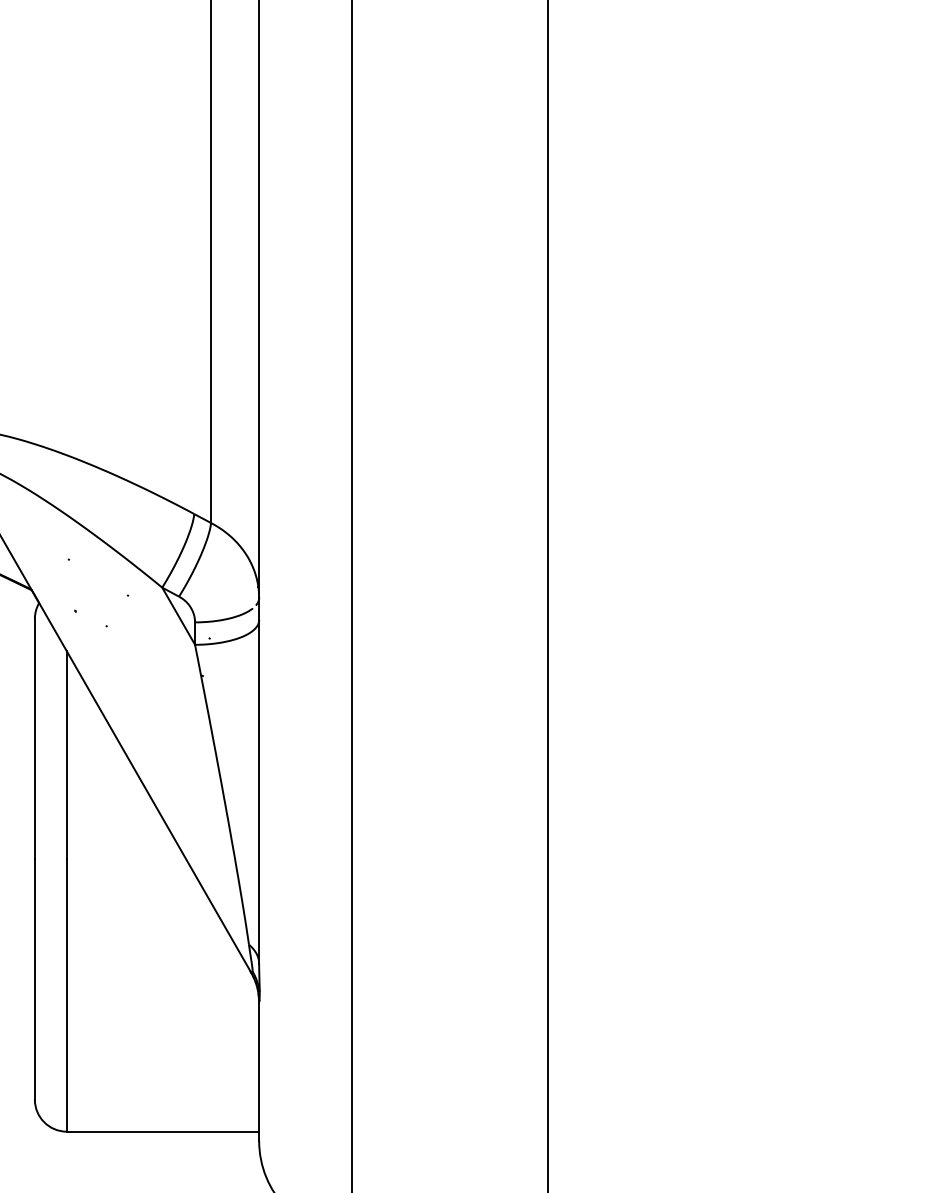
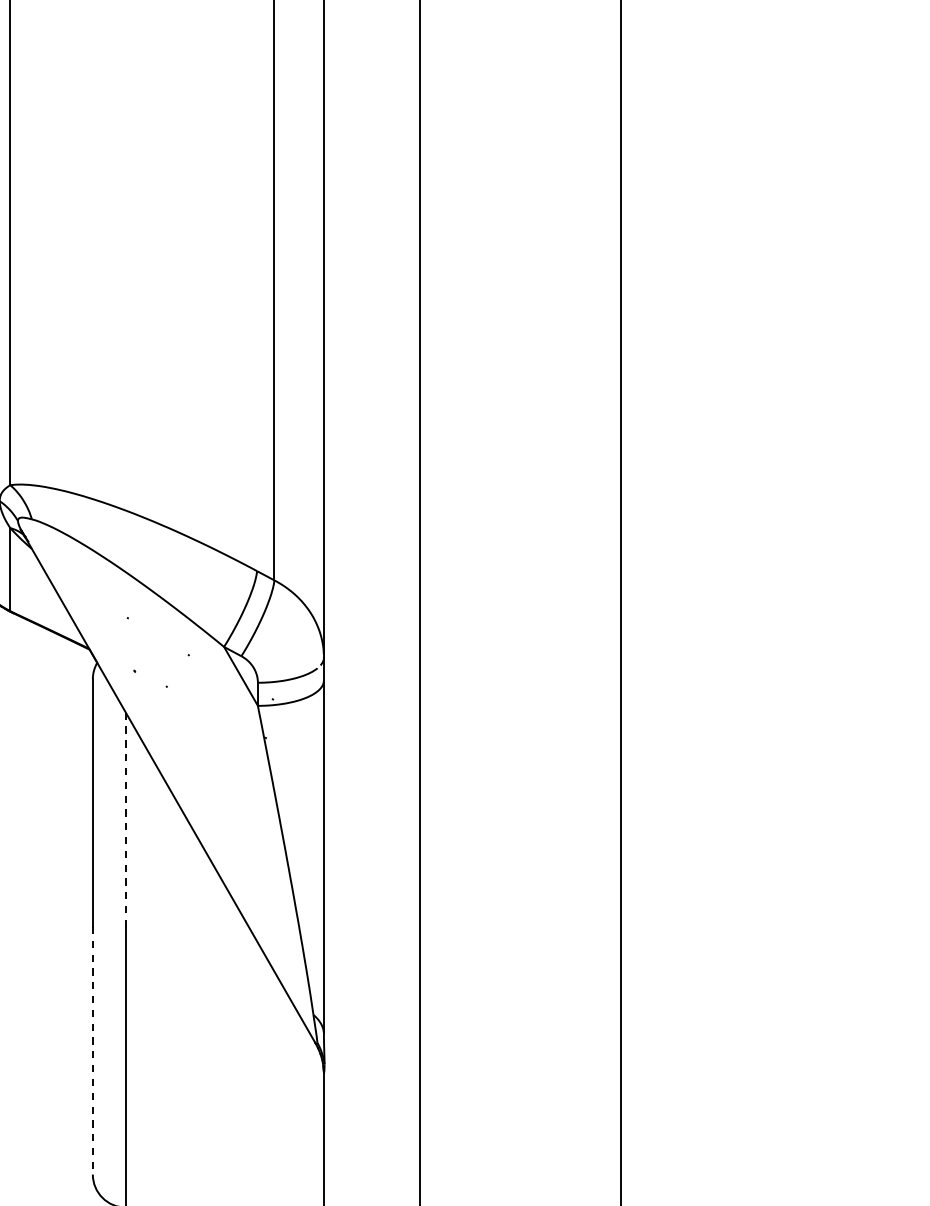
line: (66, 755) -> (125, 819), solid -> dashed
line: (34, 980) -> (92, 1051), solid -> dashed

